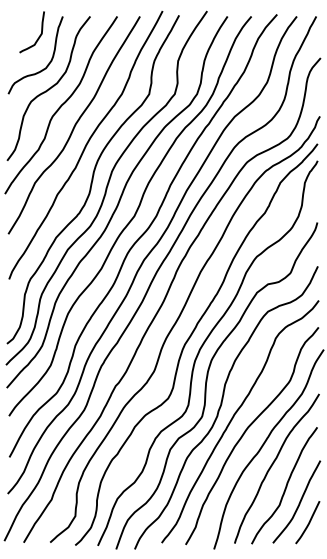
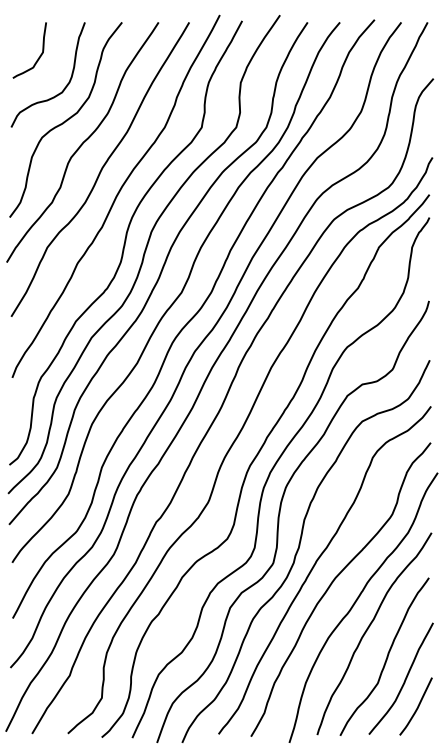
curve: (38, 36) -> (38, 56), moved

